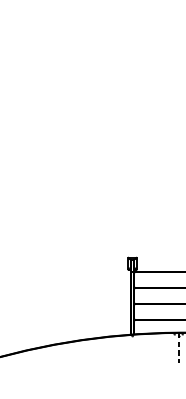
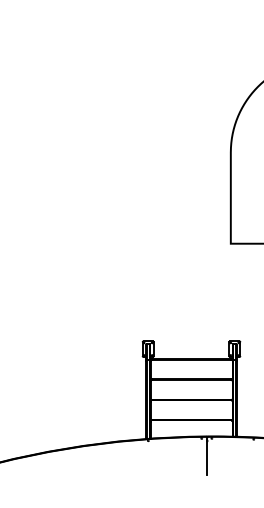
line: (179, 348) -> (207, 456), dashed -> solid

